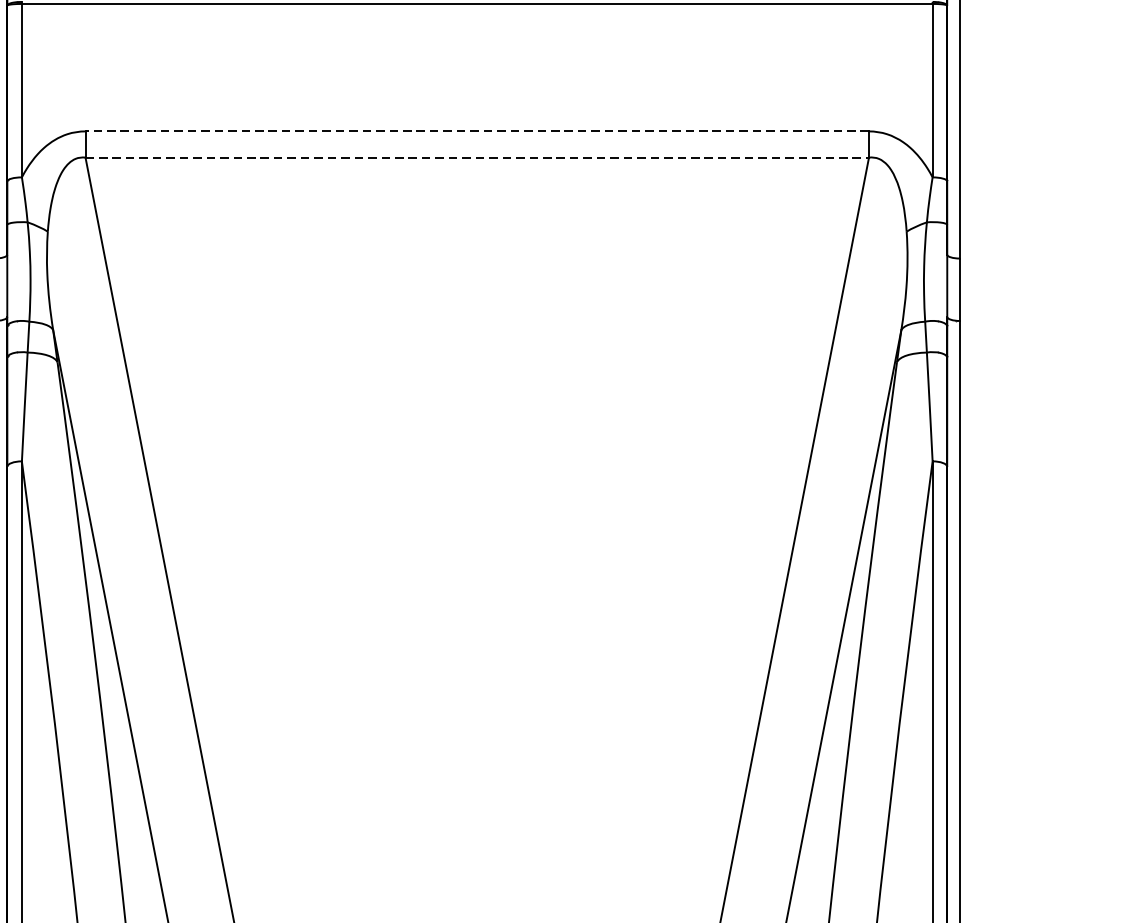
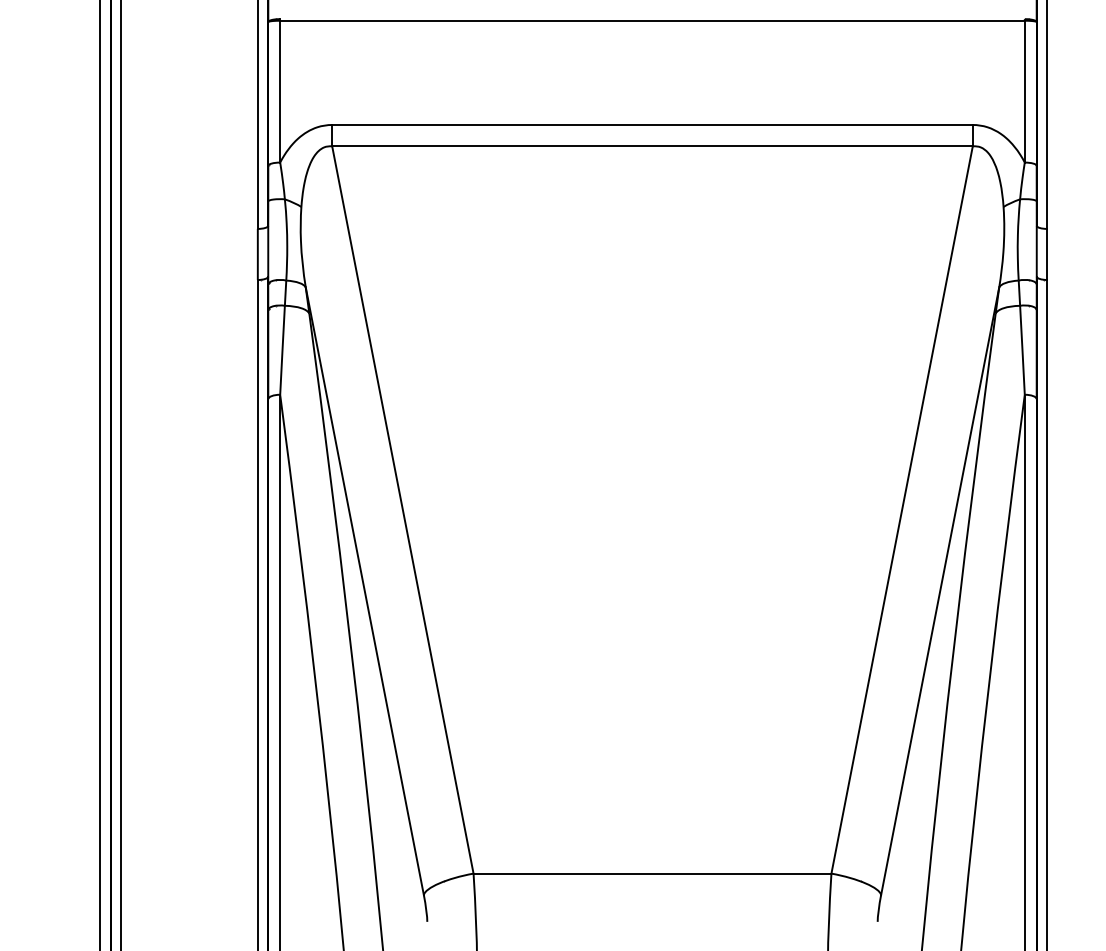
line: (477, 130) -> (652, 124), dashed -> solid
line: (478, 157) -> (653, 146), dashed -> solid

